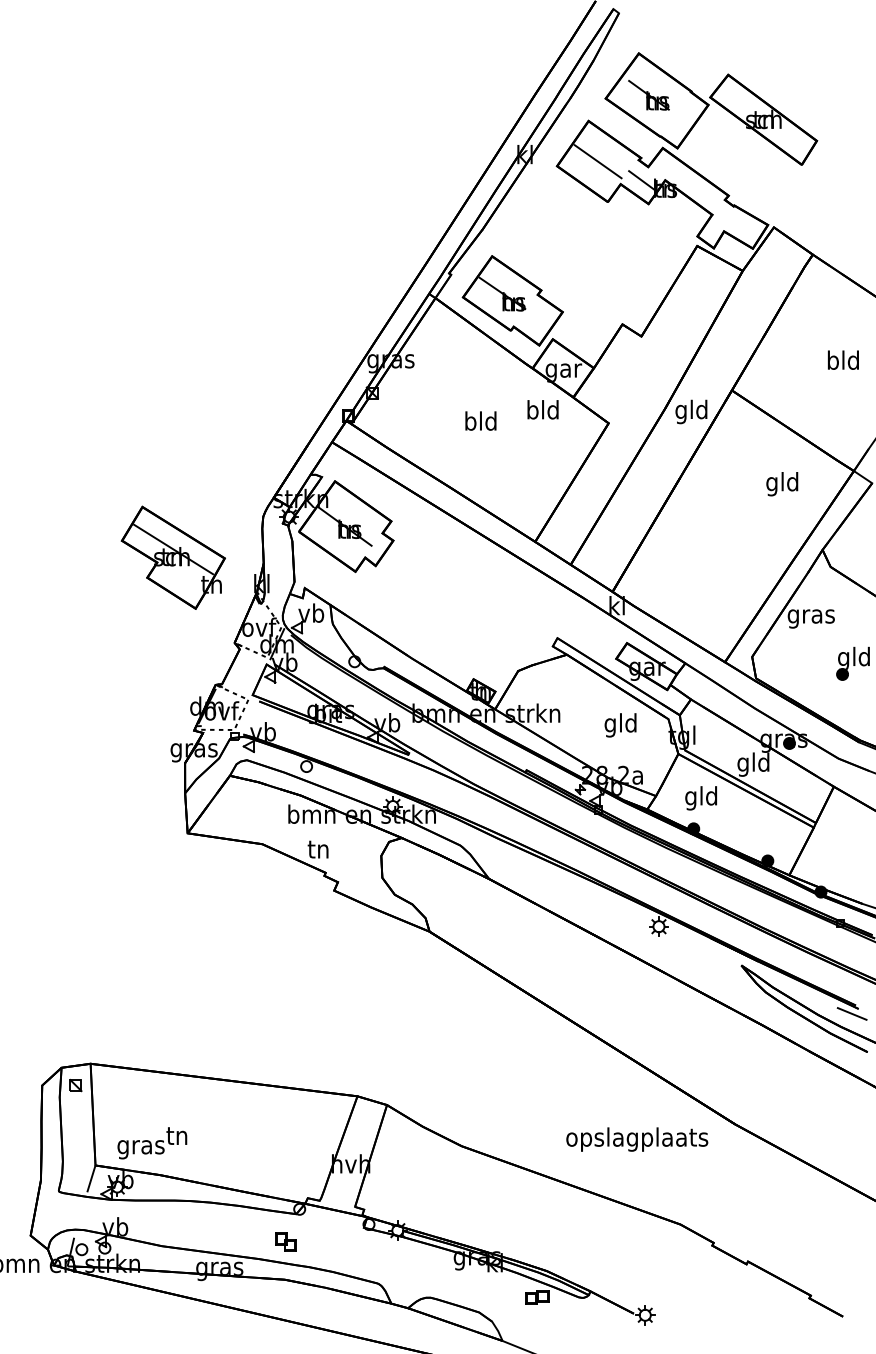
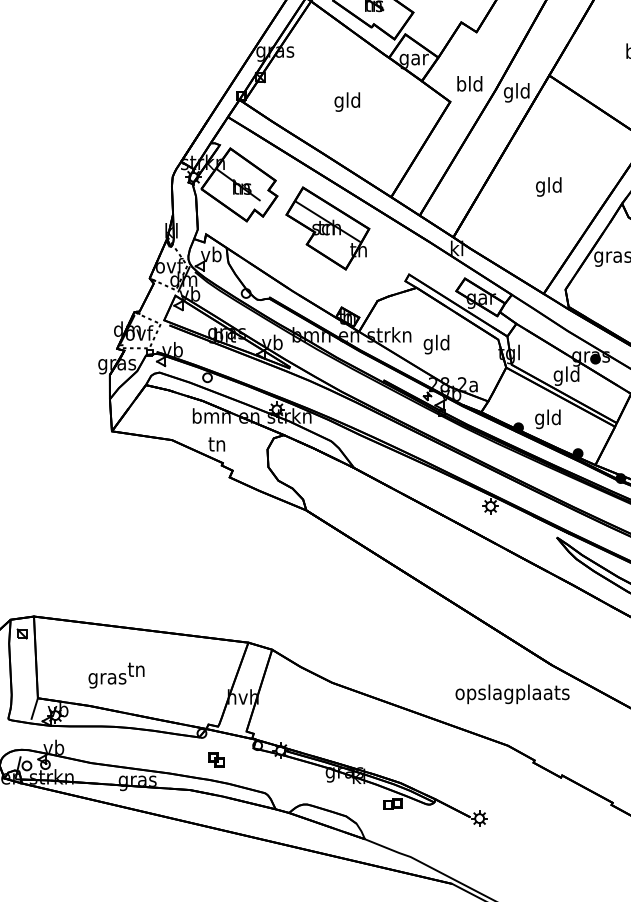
text: (542, 409) -> (469, 83), moved
text: (470, 423) -> (339, 102), bld -> gld
text: (782, 484) -> (548, 187), moved
part: (172, 557) -> (327, 228), moved
text: (620, 725) -> (436, 344), moved
text: (700, 798) -> (547, 419), moved
text: (637, 1139) -> (512, 694), moved
text: (152, 1143) -> (116, 675), moved
part: (285, 1241) -> (216, 759), moved

